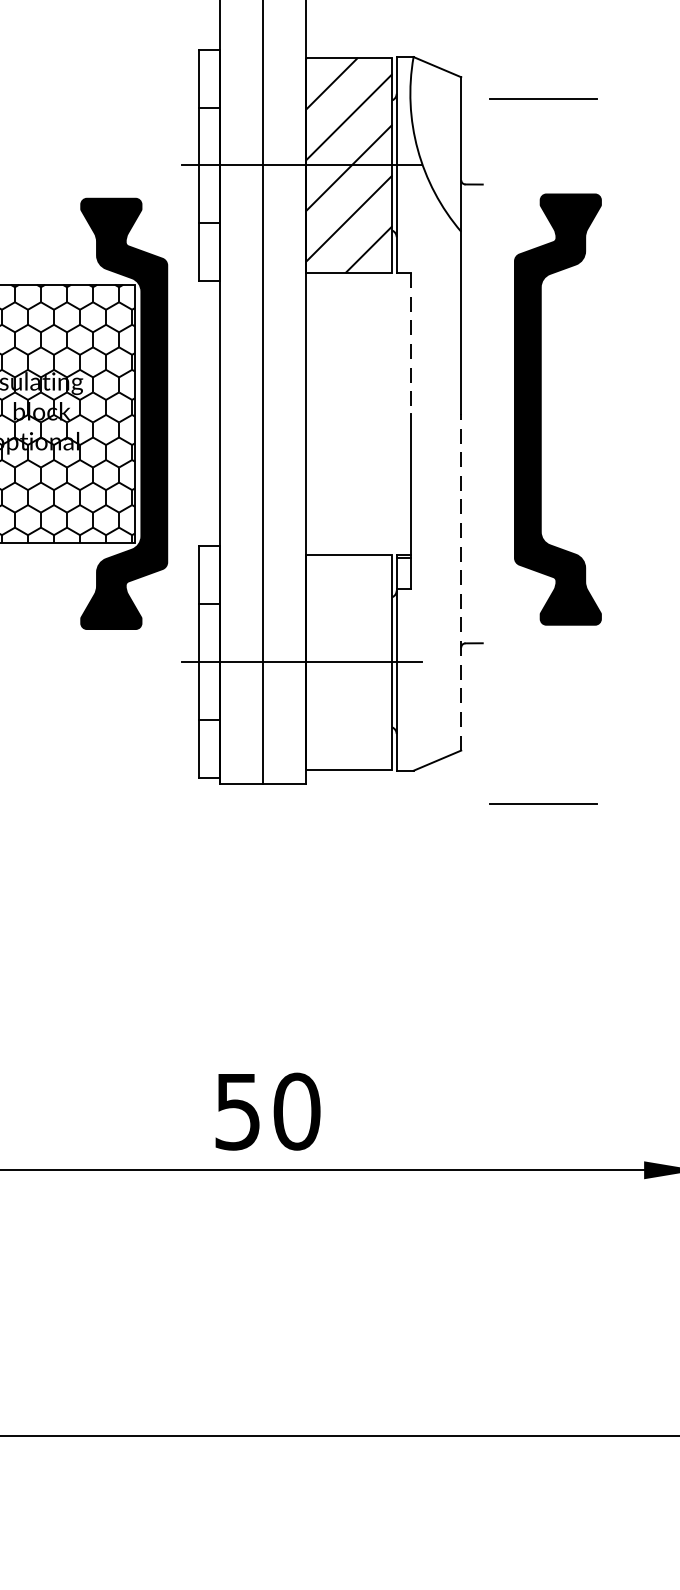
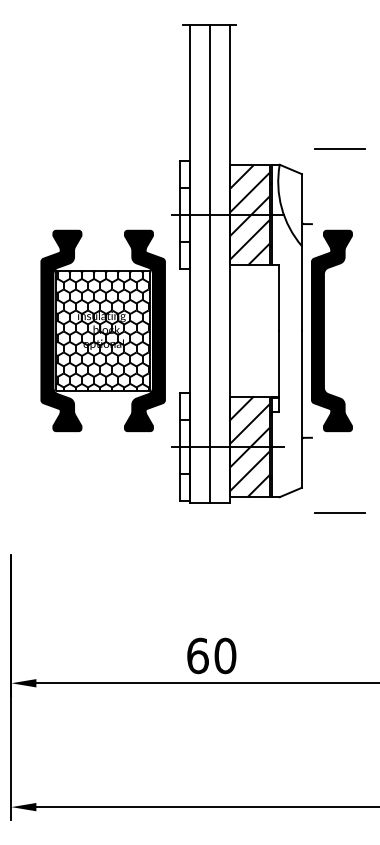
line: (541, 97) -> (339, 148), moved
line: (410, 344) -> (278, 298), dashed -> solid
part: (541, 408) -> (324, 330), moved
line: (460, 580) -> (301, 408), dashed -> solid
hatch: (348, 661) -> (249, 446), added
text: (237, 1110) -> (197, 655), 50 -> 60

